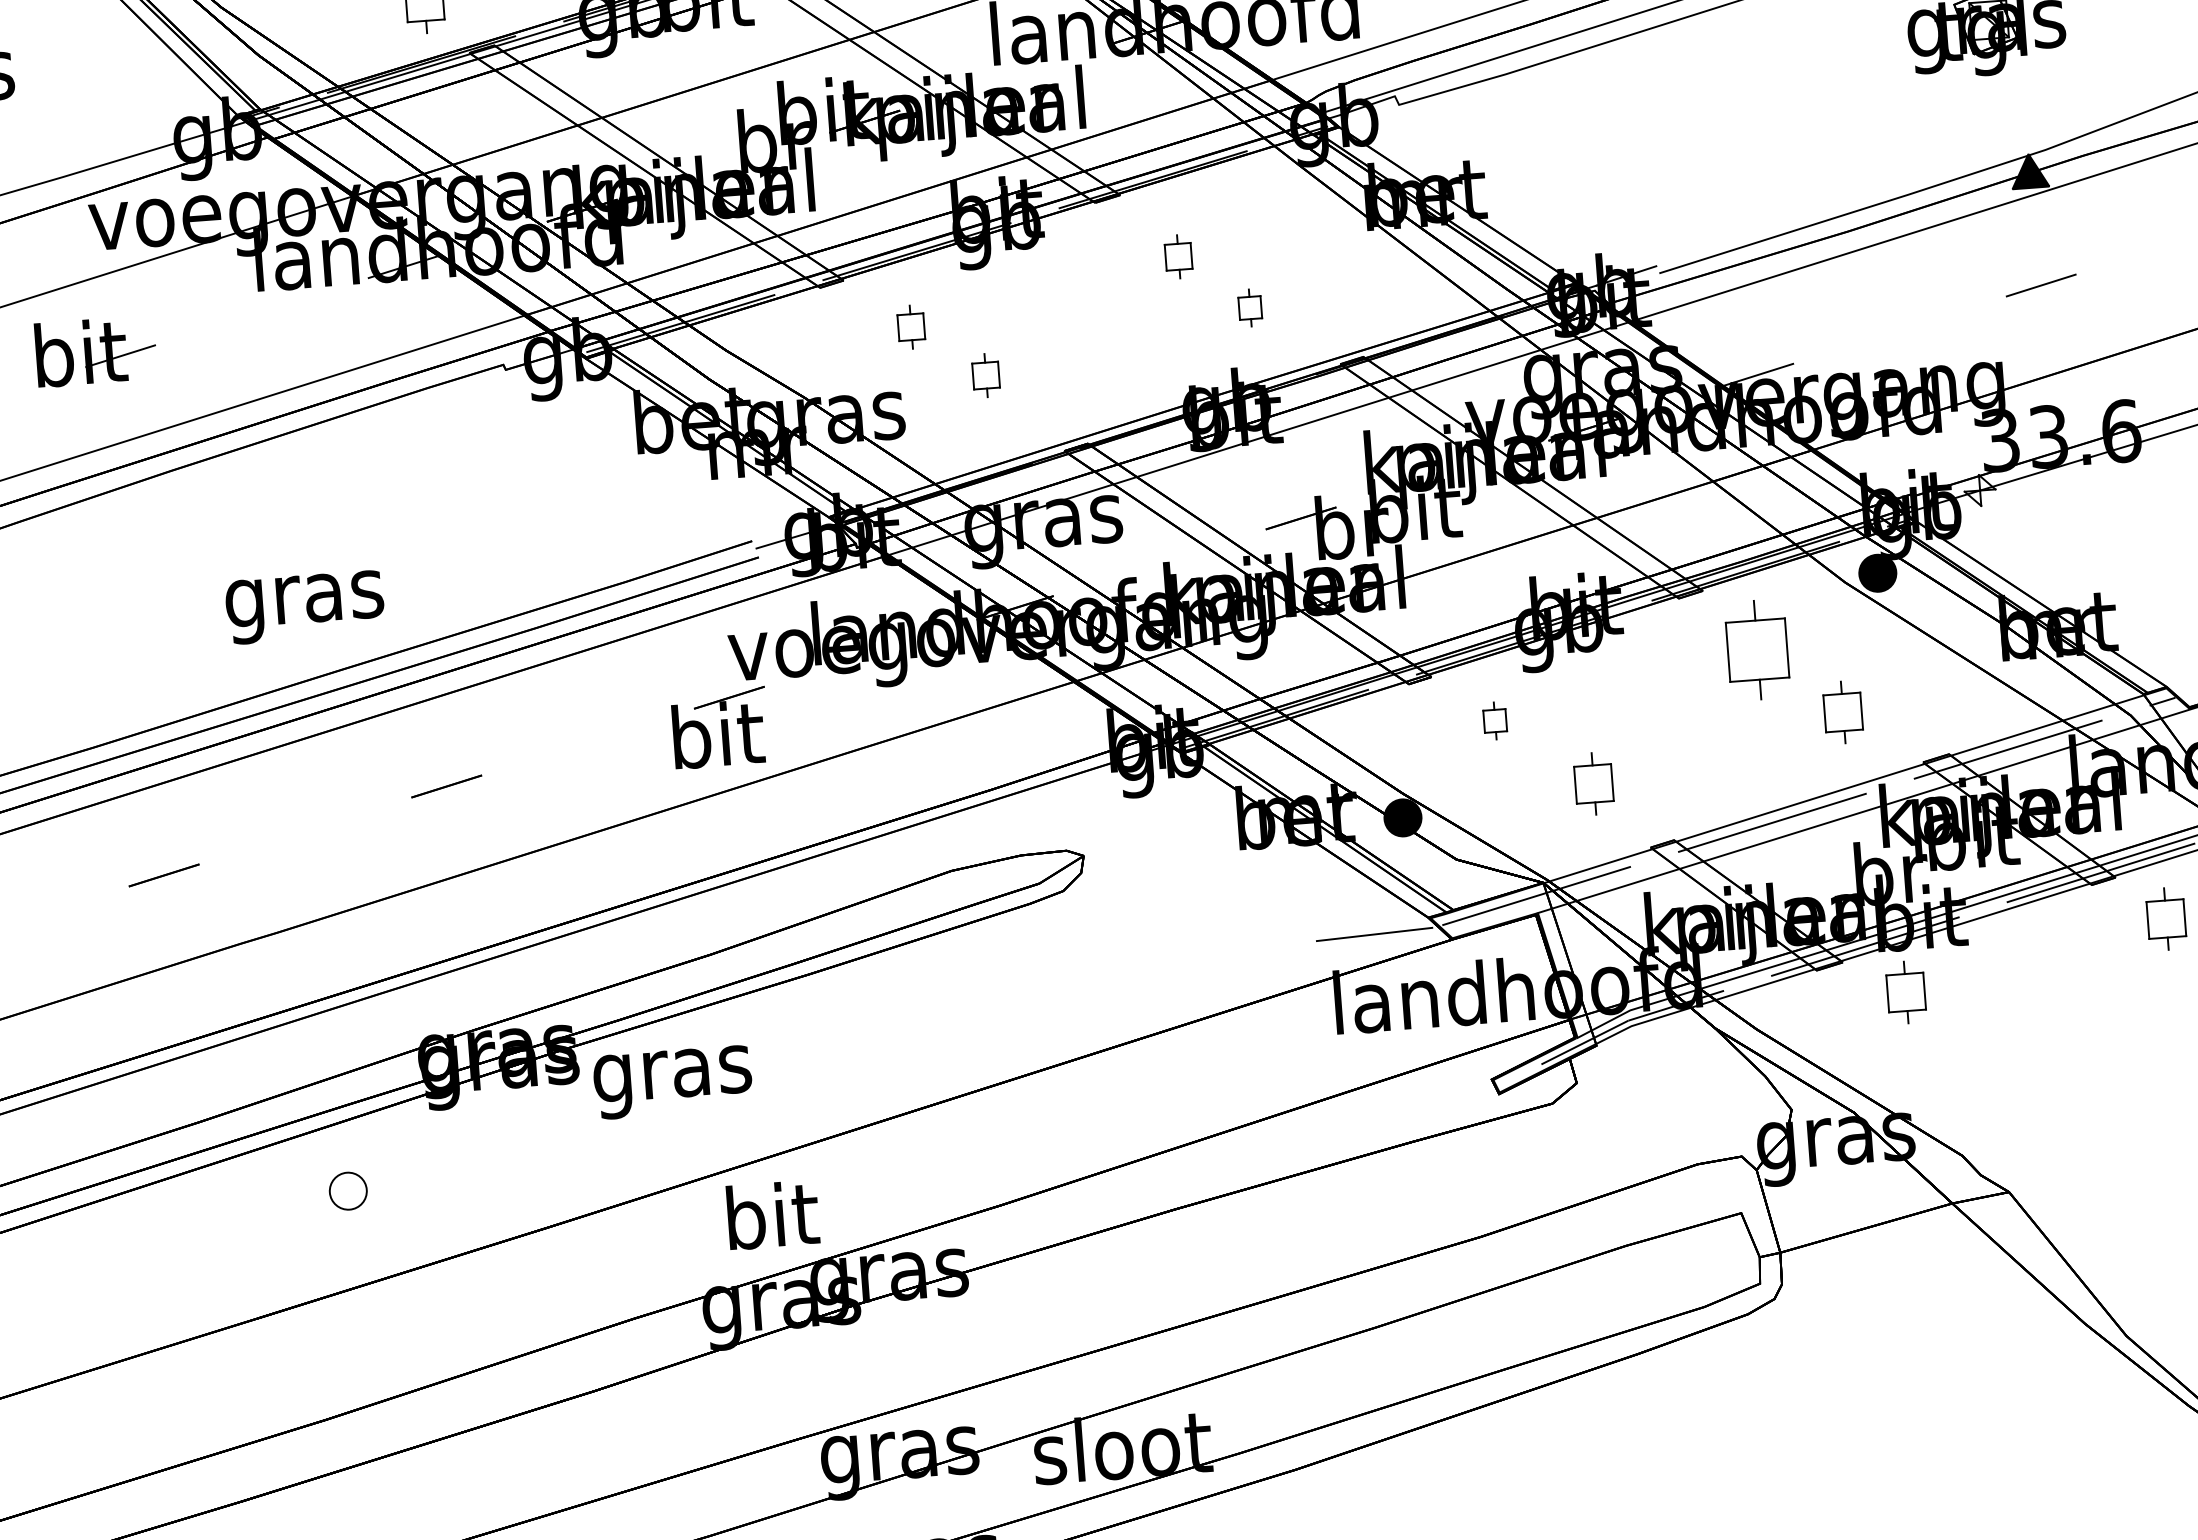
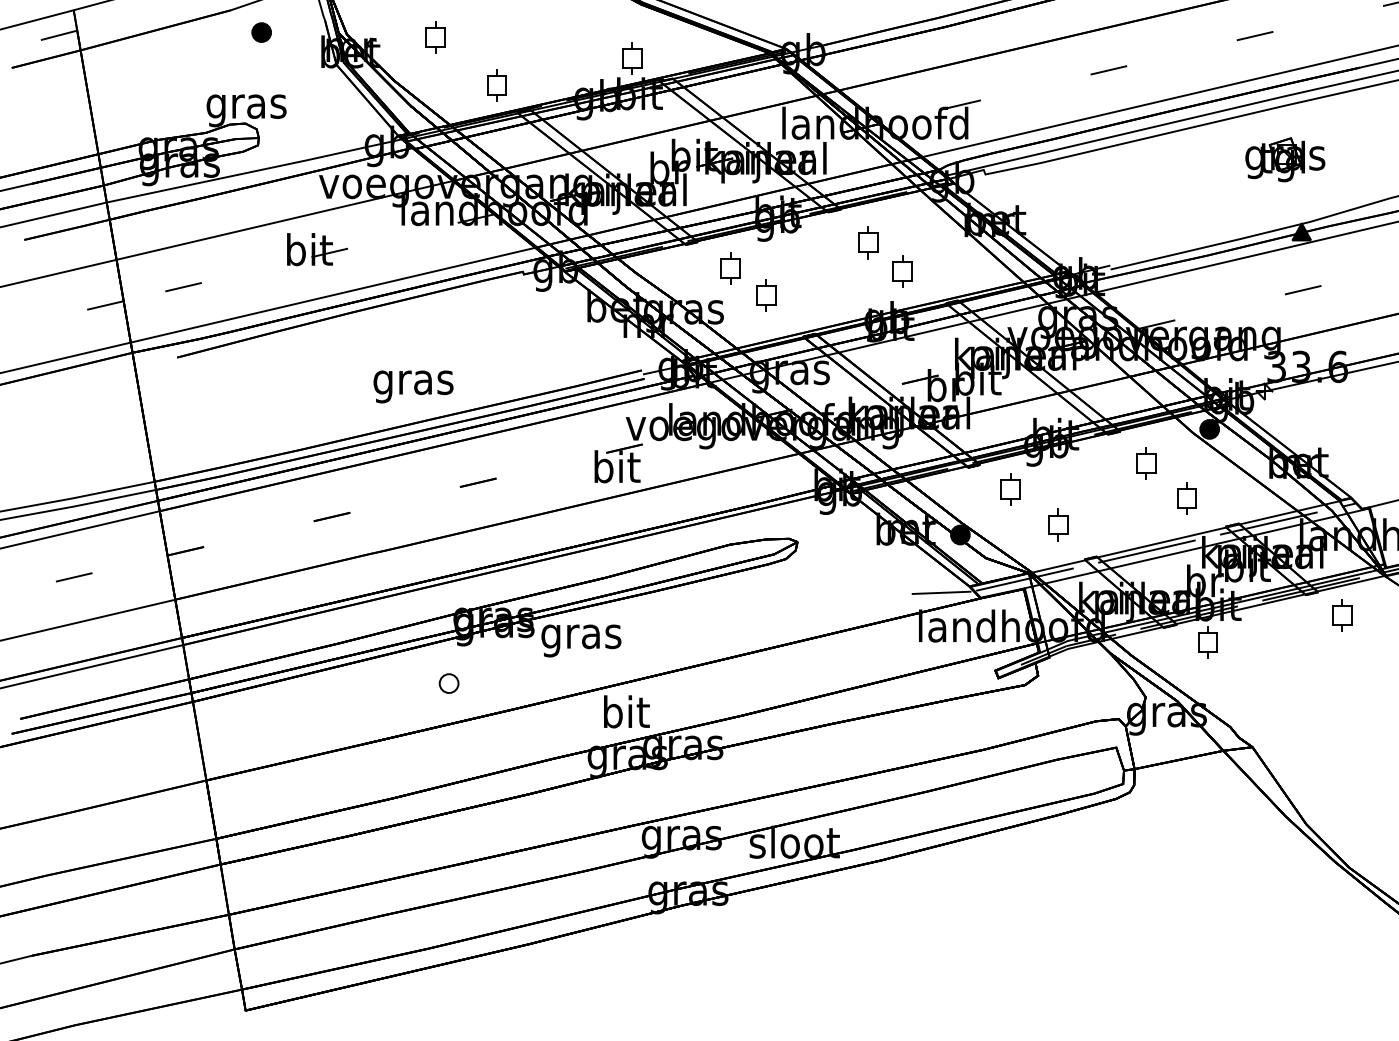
part: (1178, 256) -> (868, 242), size x1.43
part: (1250, 308) -> (902, 271), size x1.67
part: (911, 327) -> (730, 268), size x1.43
part: (986, 375) -> (766, 295), size x1.43
part: (1758, 649) -> (1146, 463), size x0.62
part: (1494, 720) -> (1010, 489), size x1.67
part: (347, 1191) -> (448, 683), moved

